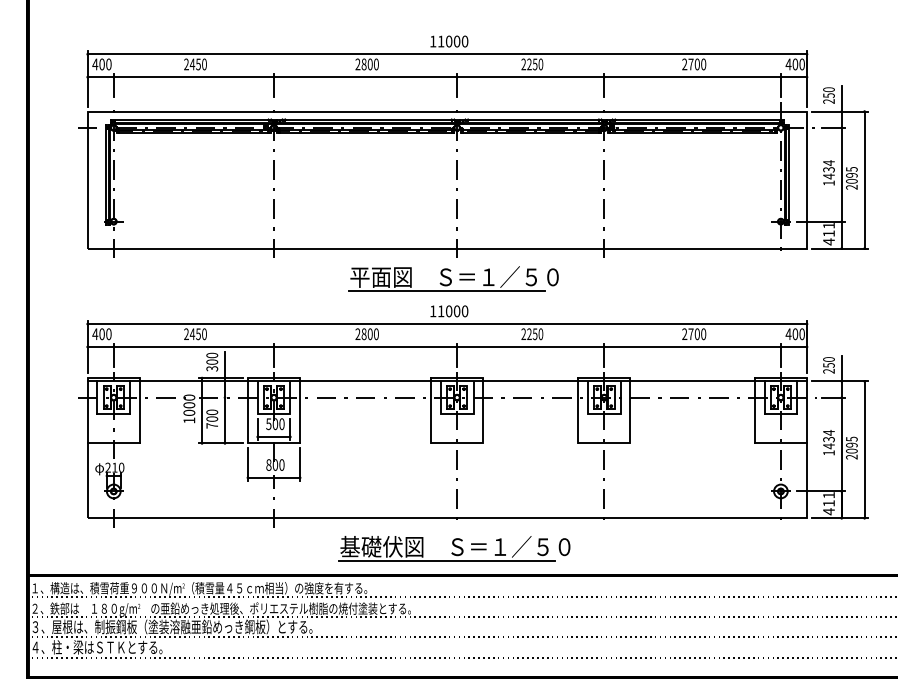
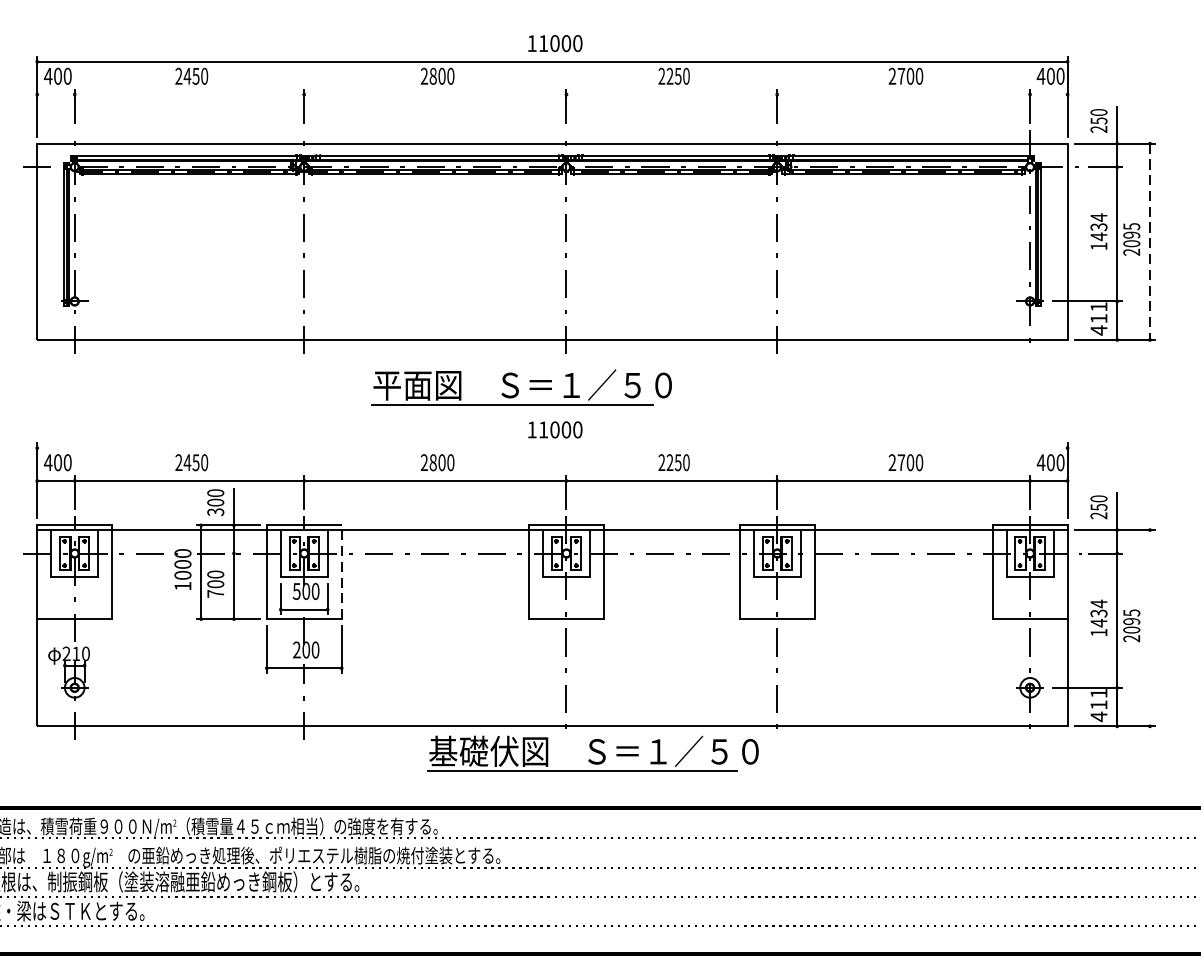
line: (447, 77) -> (552, 95), removed
line: (864, 180) -> (1149, 242), solid -> dashed
part: (453, 278) -> (521, 387), moved
line: (447, 324) -> (552, 448), removed
line: (300, 410) -> (342, 571), solid -> dashed
line: (864, 449) -> (1149, 627), removed
text: (268, 464) -> (296, 649), 800 -> 200
part: (454, 548) -> (592, 753), moved

